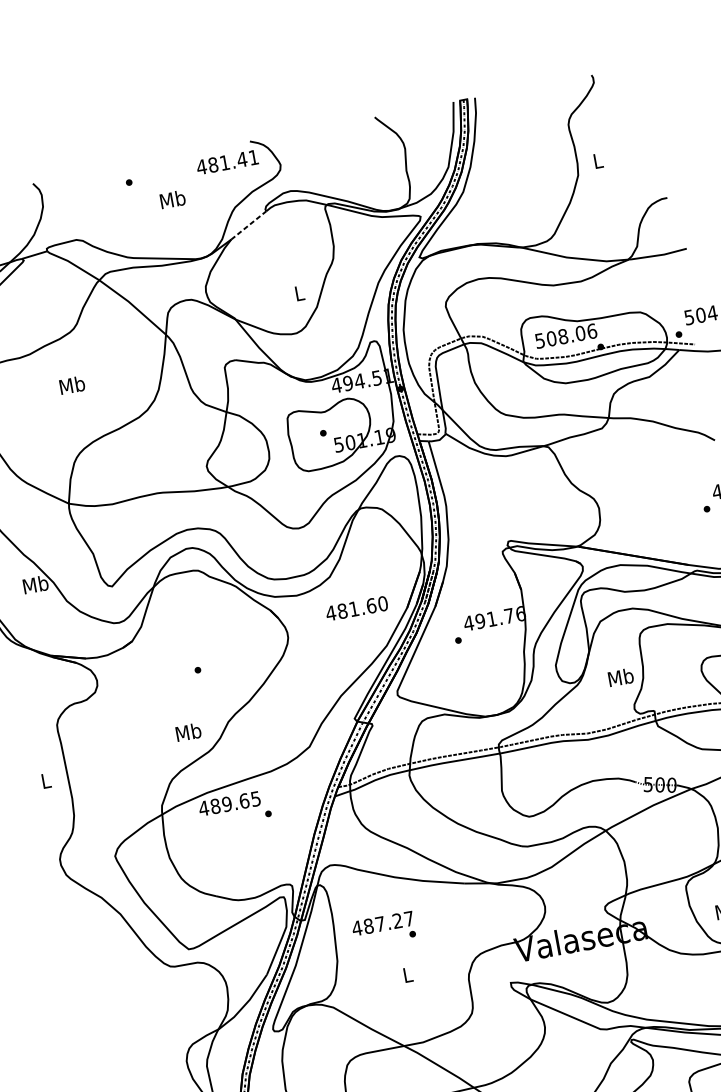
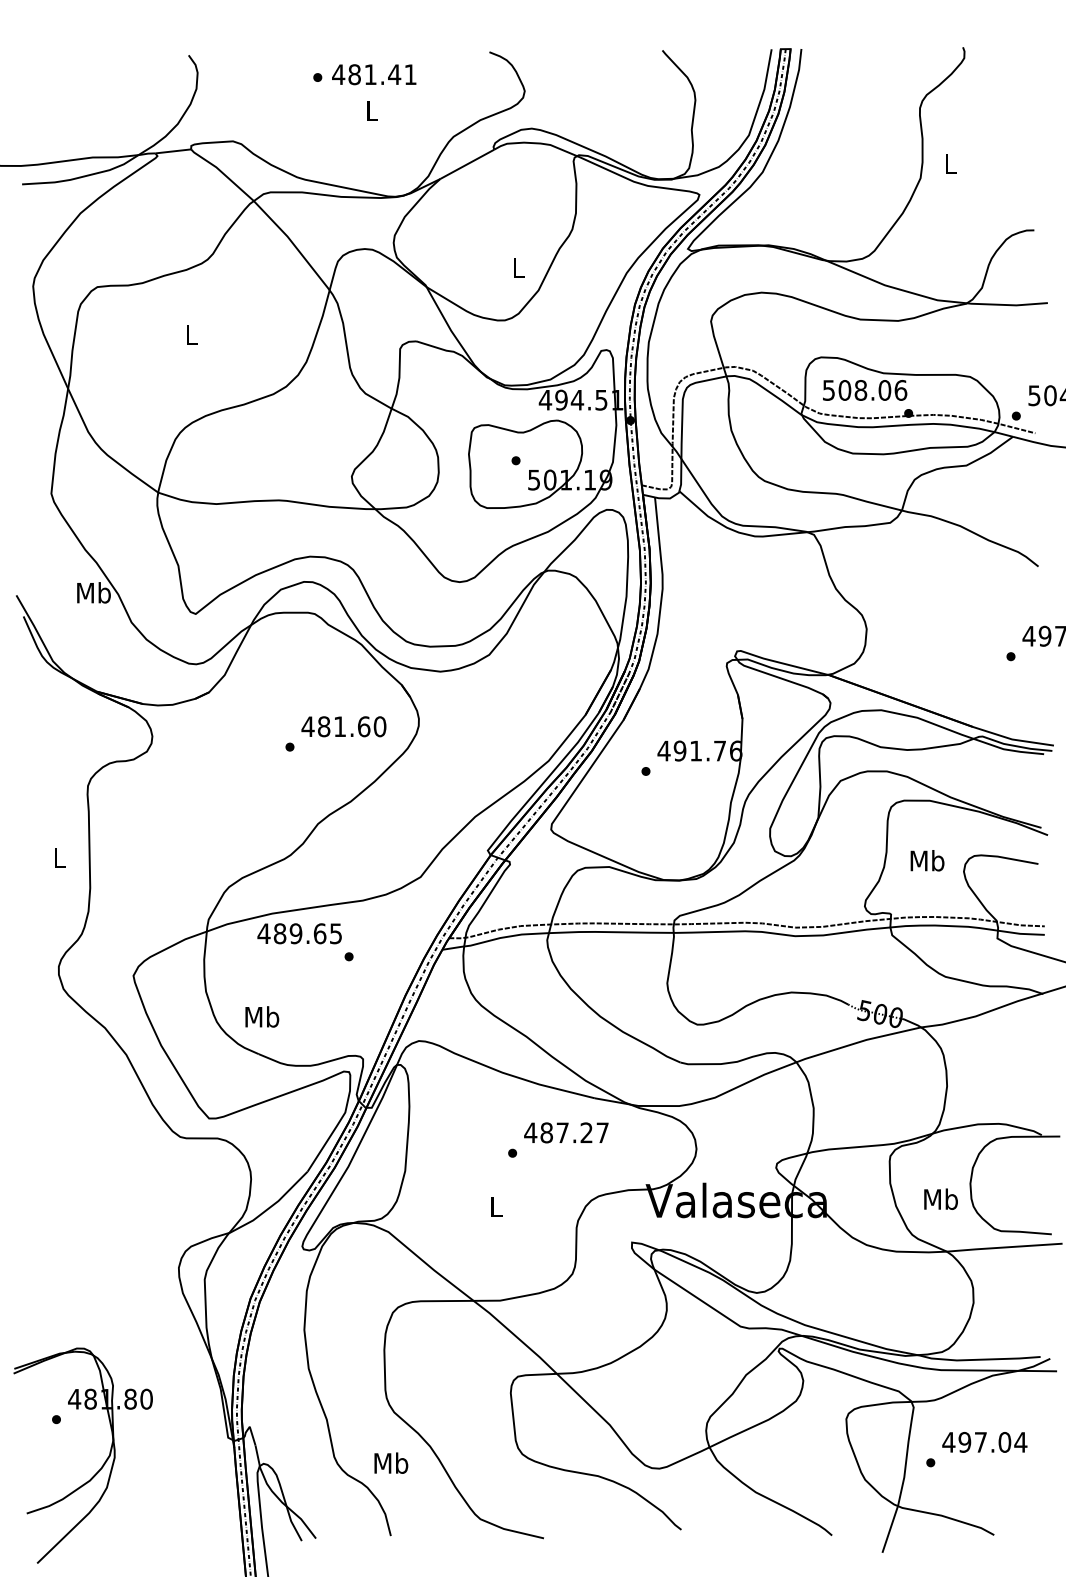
text: (227, 162) -> (374, 74), moved
text: (172, 199) -> (371, 110), Mb -> L
line: (248, 225) -> (467, 164), dashed -> solid
text: (72, 385) -> (191, 334), Mb -> L
text: (356, 608) -> (343, 726), moved
text: (620, 677) -> (927, 860), moved
text: (188, 731) -> (262, 1016), moved
text: (382, 923) -> (566, 1132), moved

